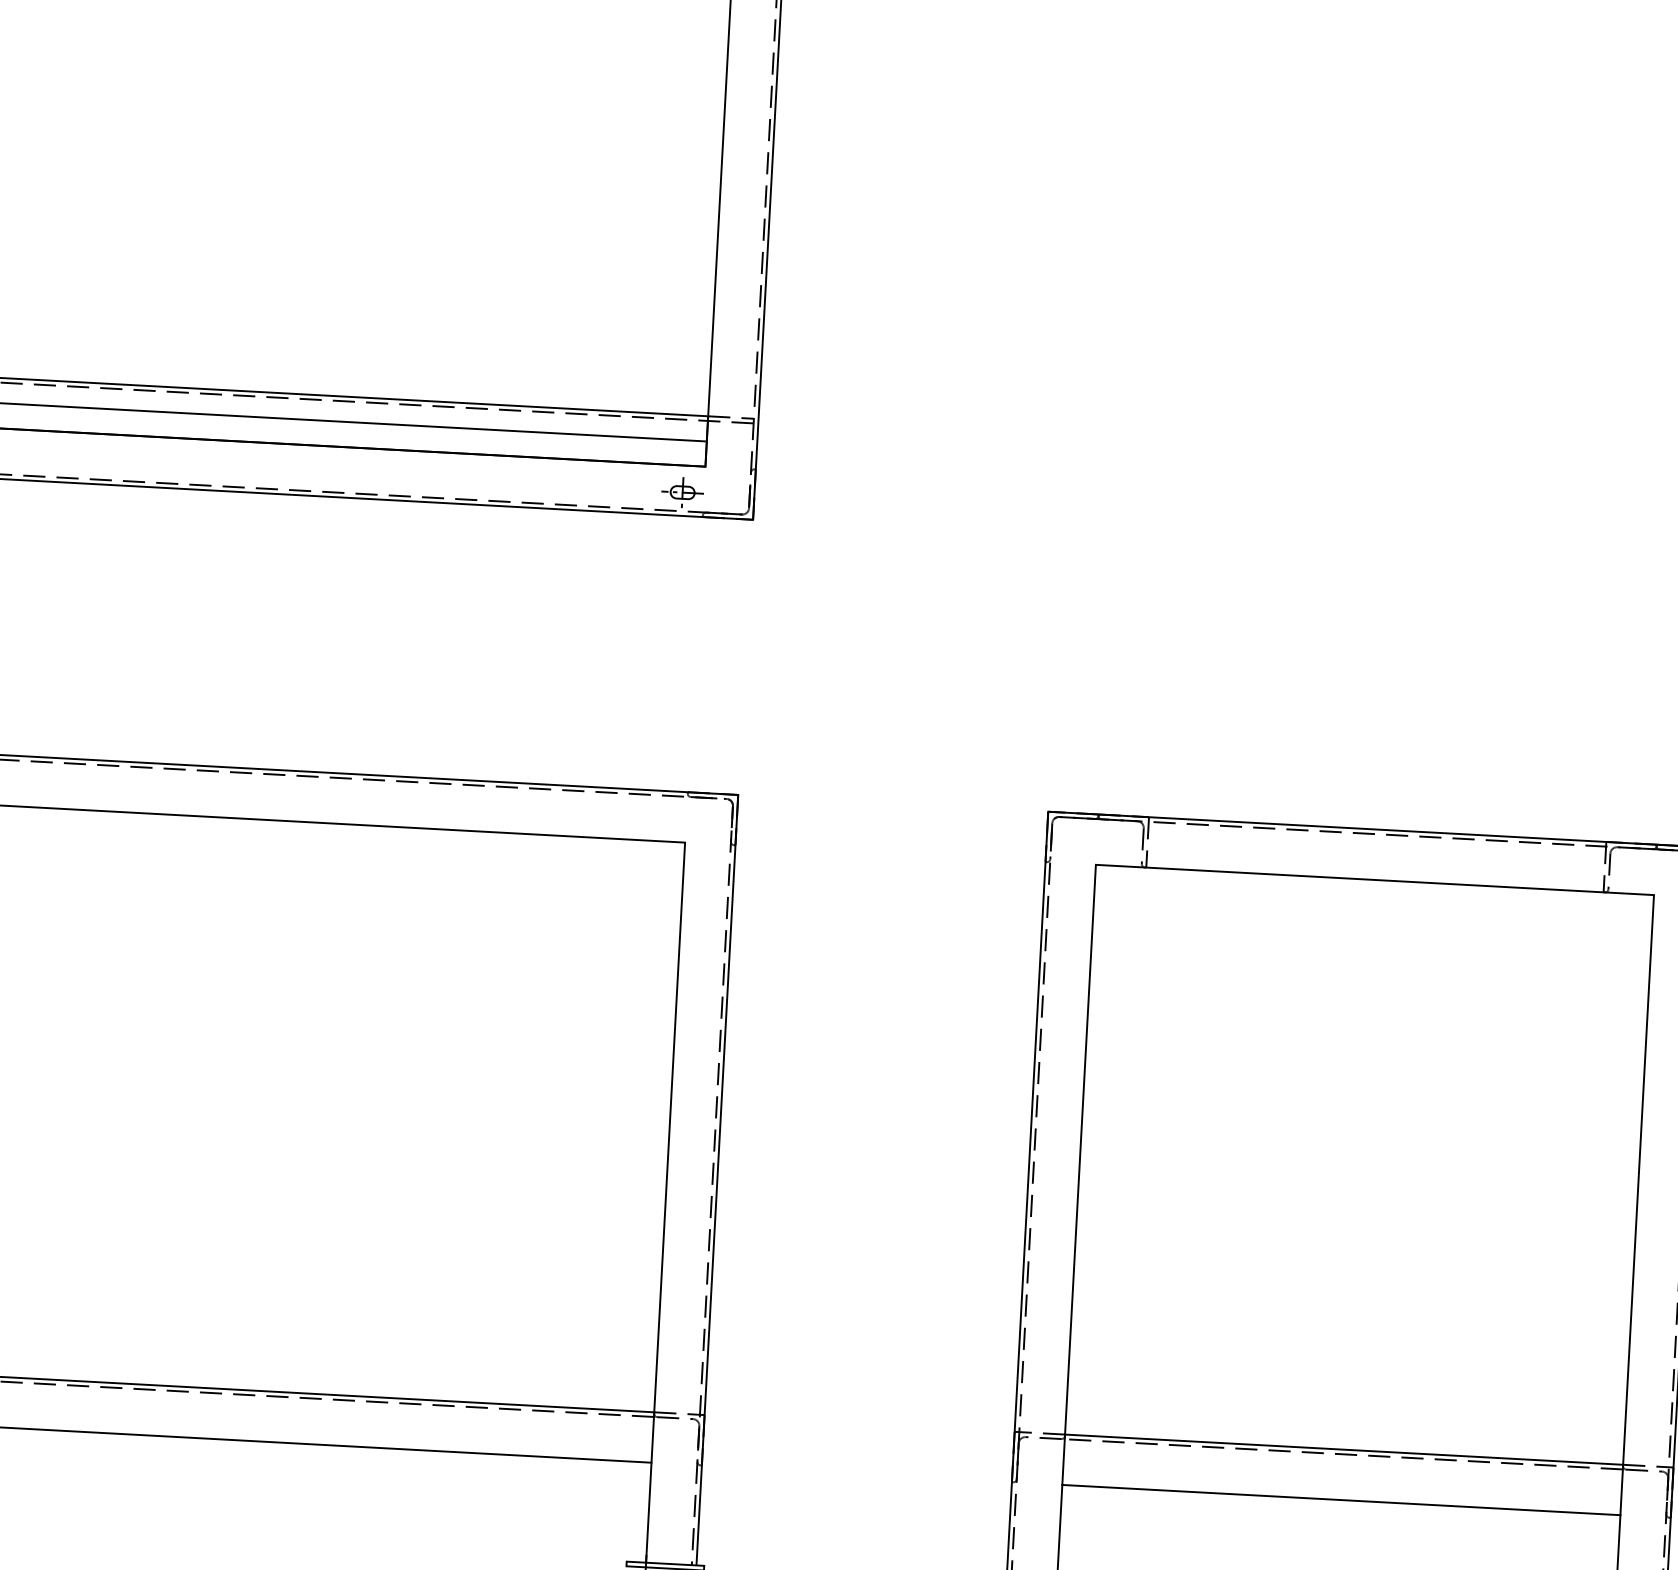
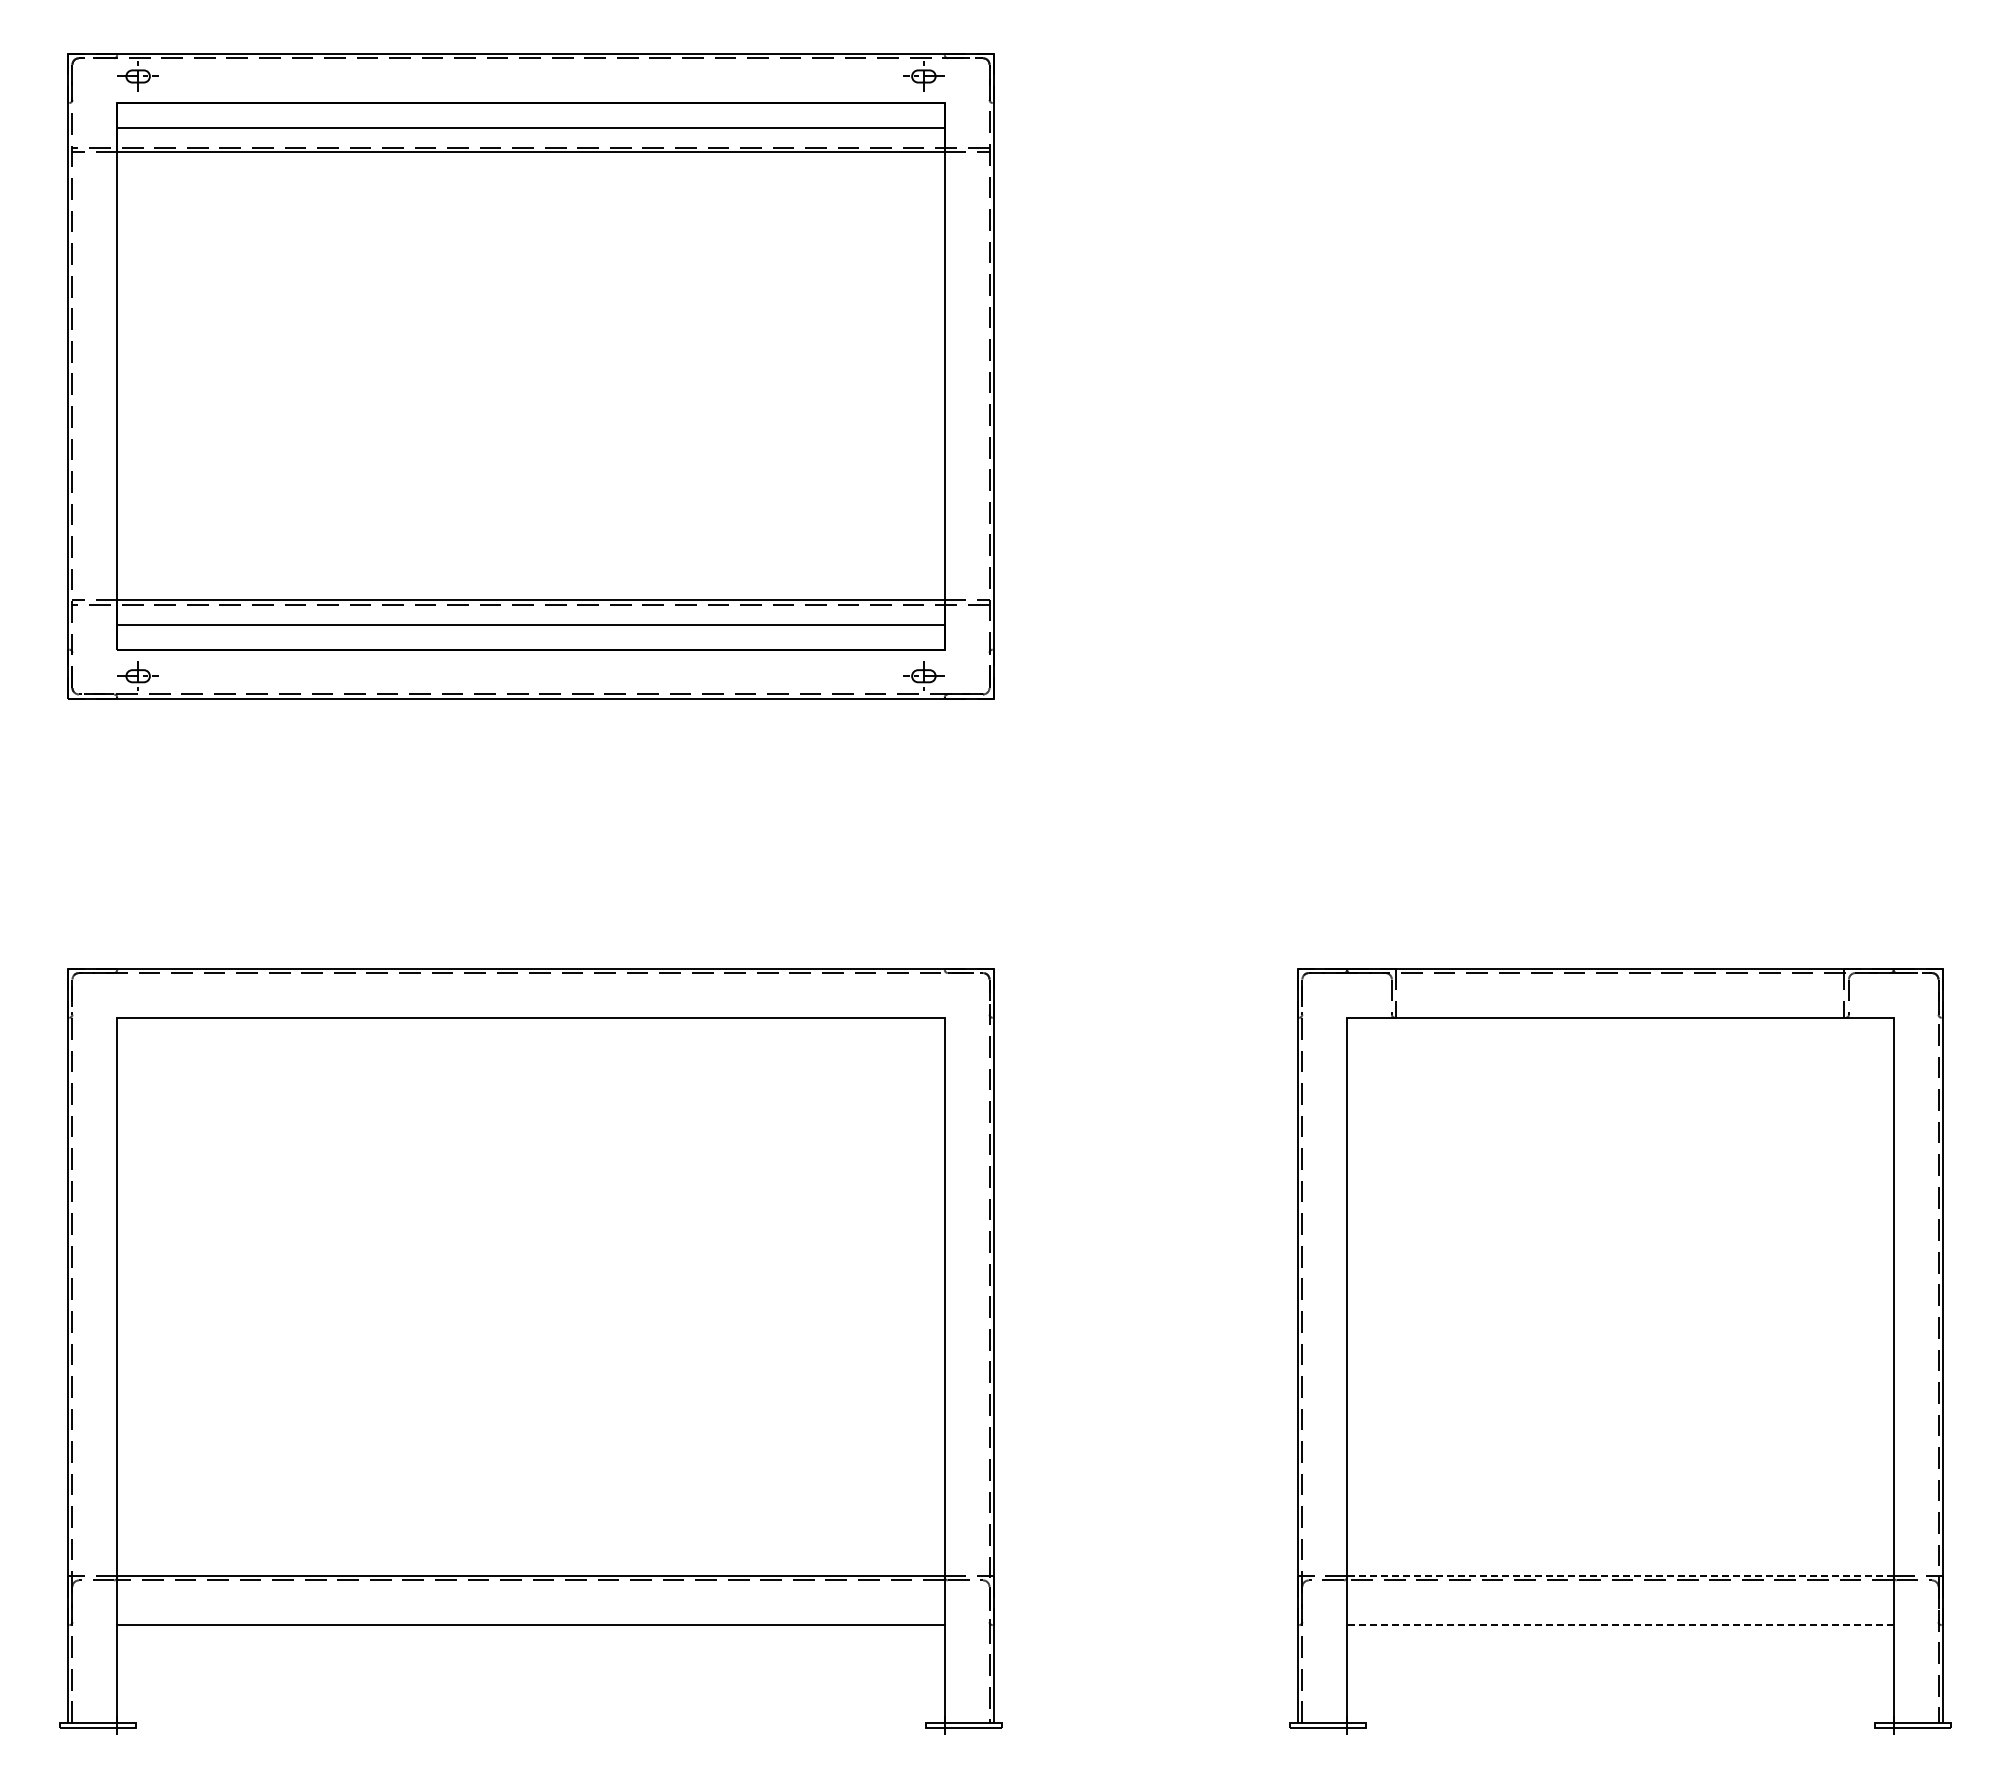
line: (1343, 1449) -> (1619, 1575), solid -> dashed
line: (1340, 1500) -> (1619, 1625), solid -> dashed

